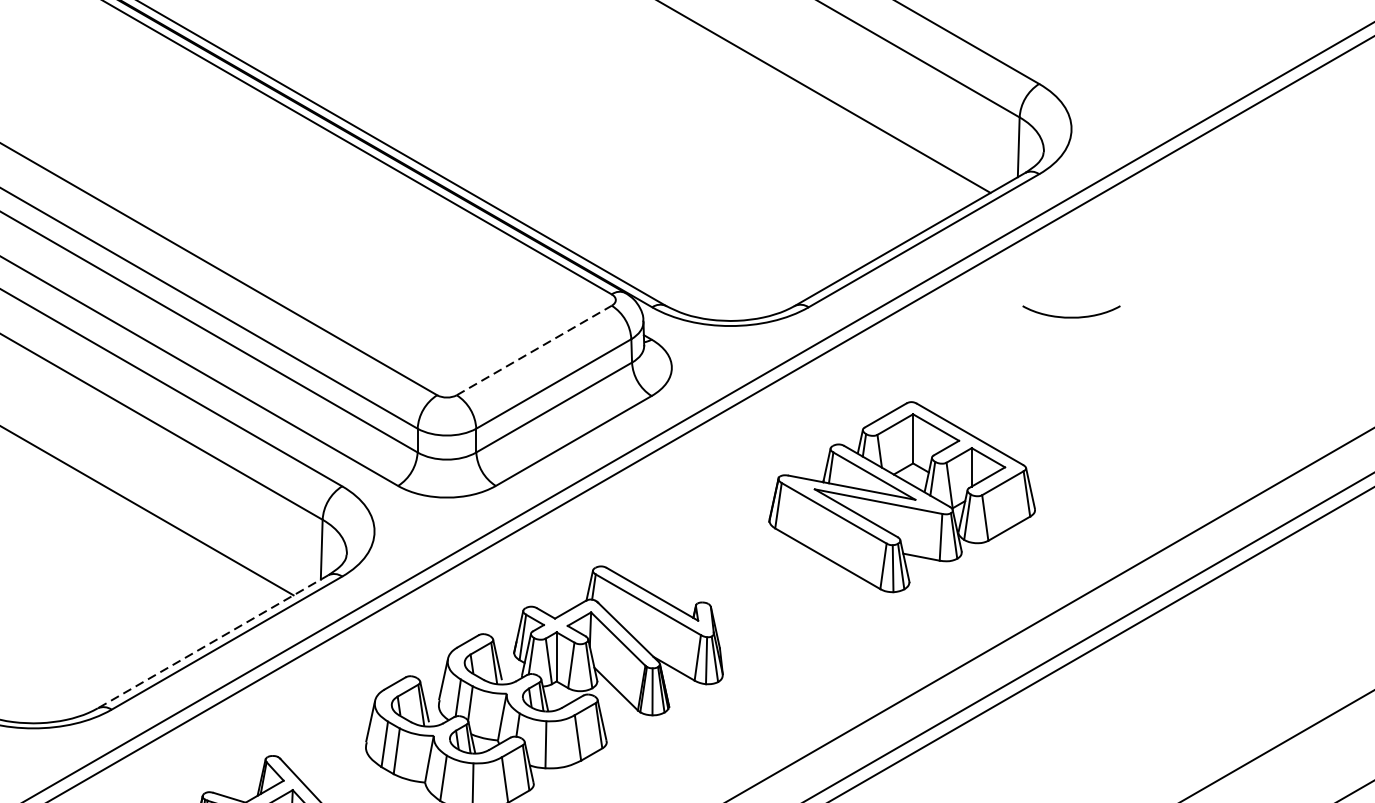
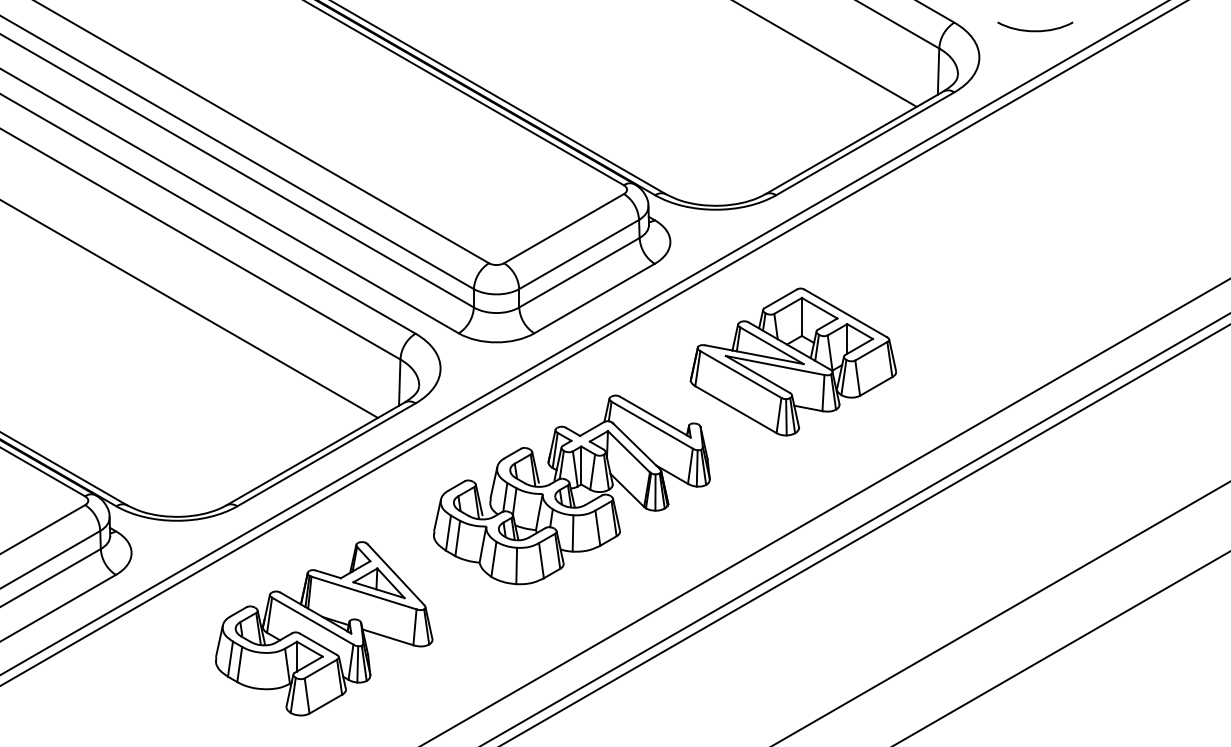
curve: (1071, 316) -> (1035, 30), moved
line: (534, 350) -> (564, 228), dashed -> solid
part: (900, 496) -> (792, 361), moved
line: (212, 641) -> (315, 453), dashed -> solid

